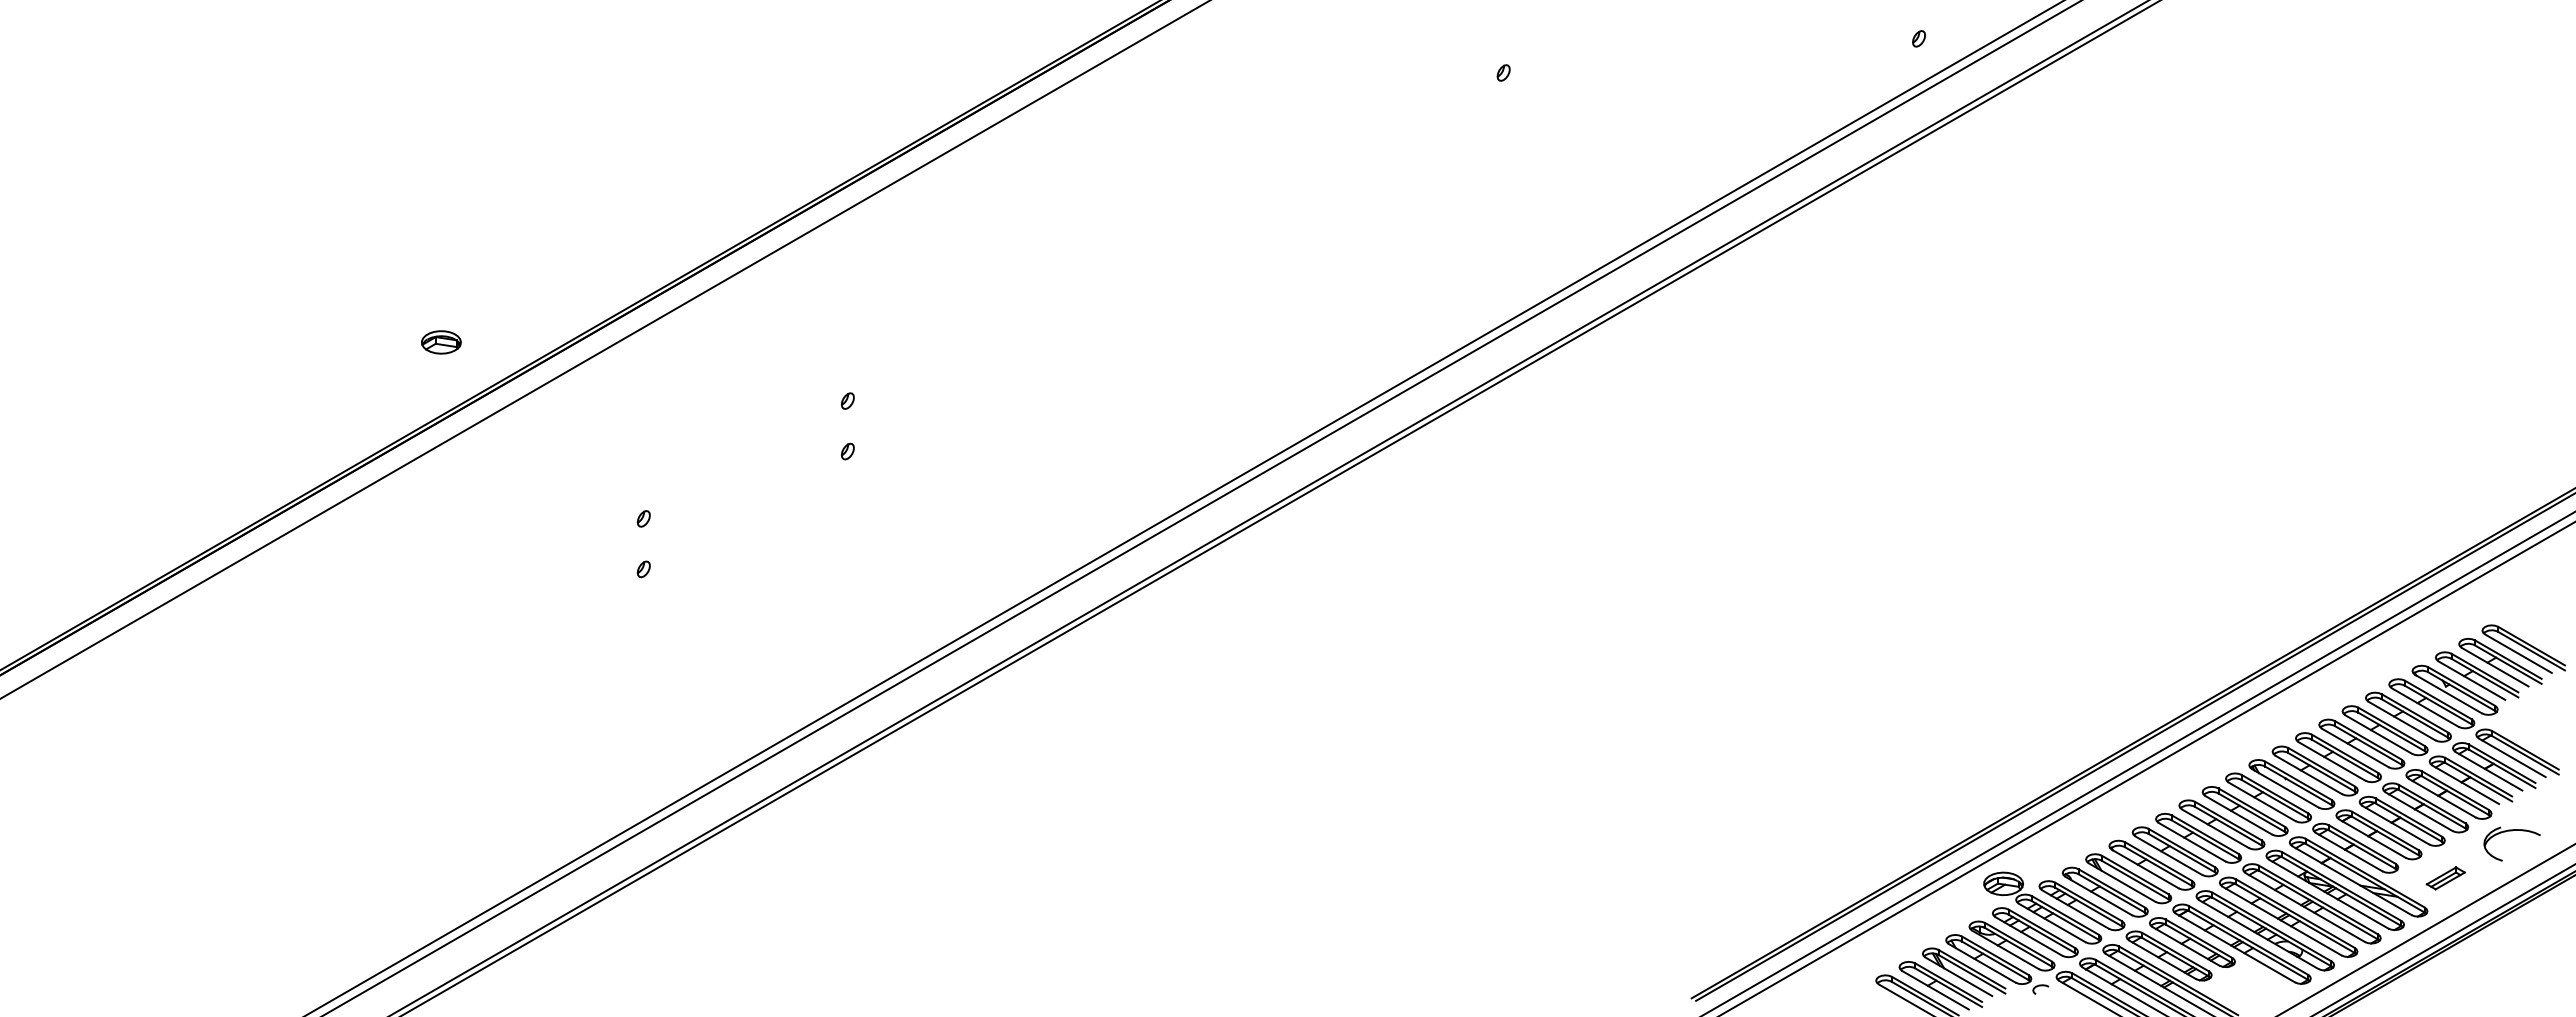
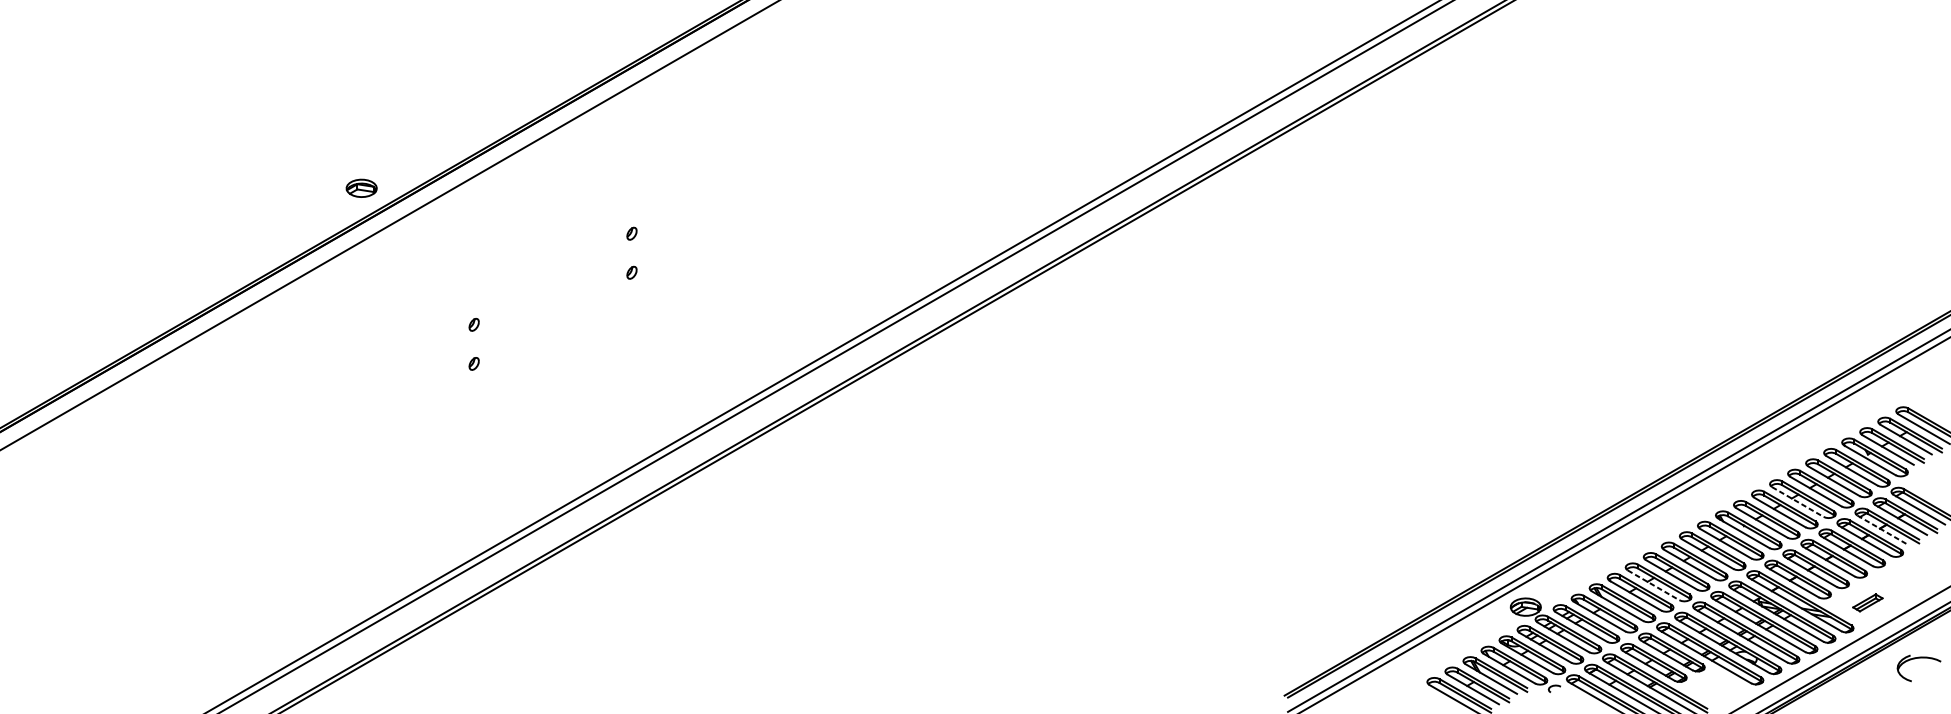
part: (441, 342) -> (361, 188), moved
line: (2355, 748) -> (1797, 502), solid -> dashed
line: (2466, 785) -> (1883, 531), solid -> dashed
part: (2511, 831) -> (1918, 658), moved
line: (2169, 855) -> (1654, 585), solid -> dashed

